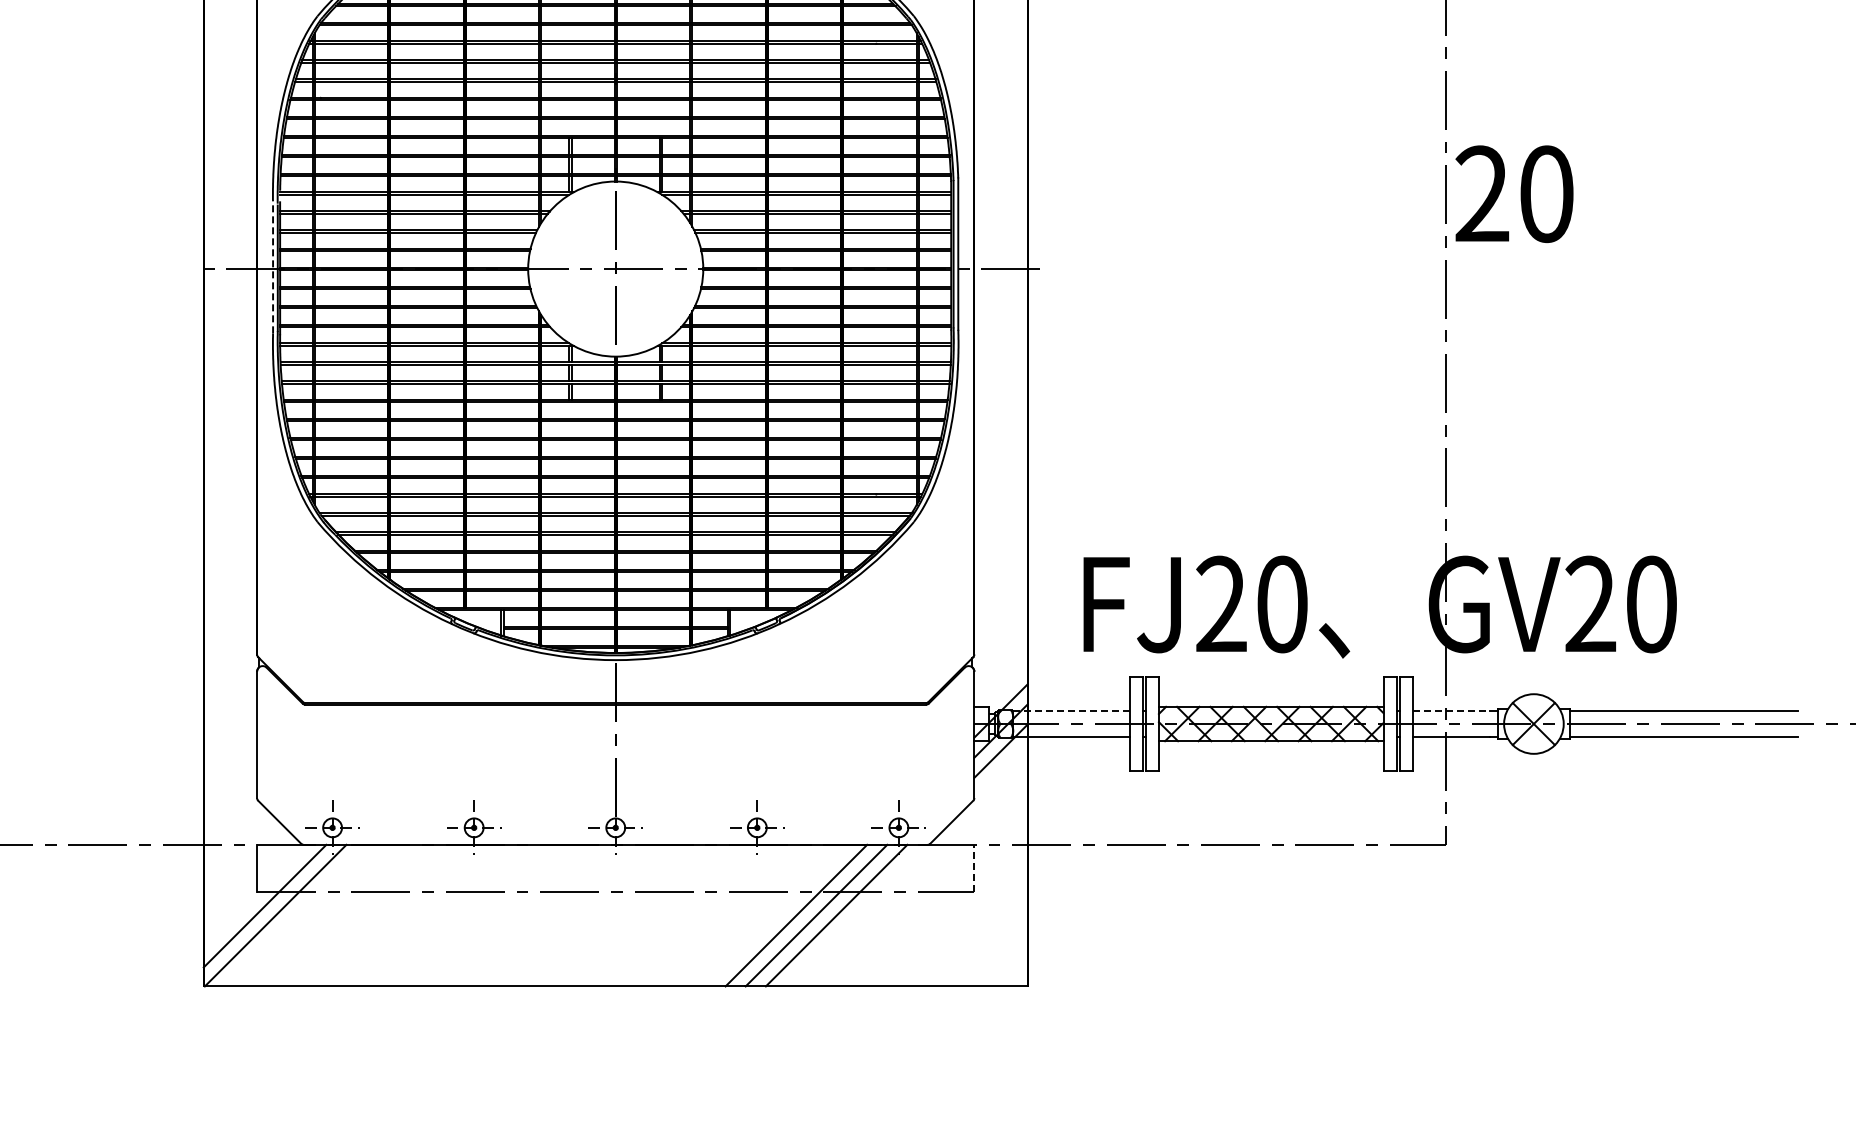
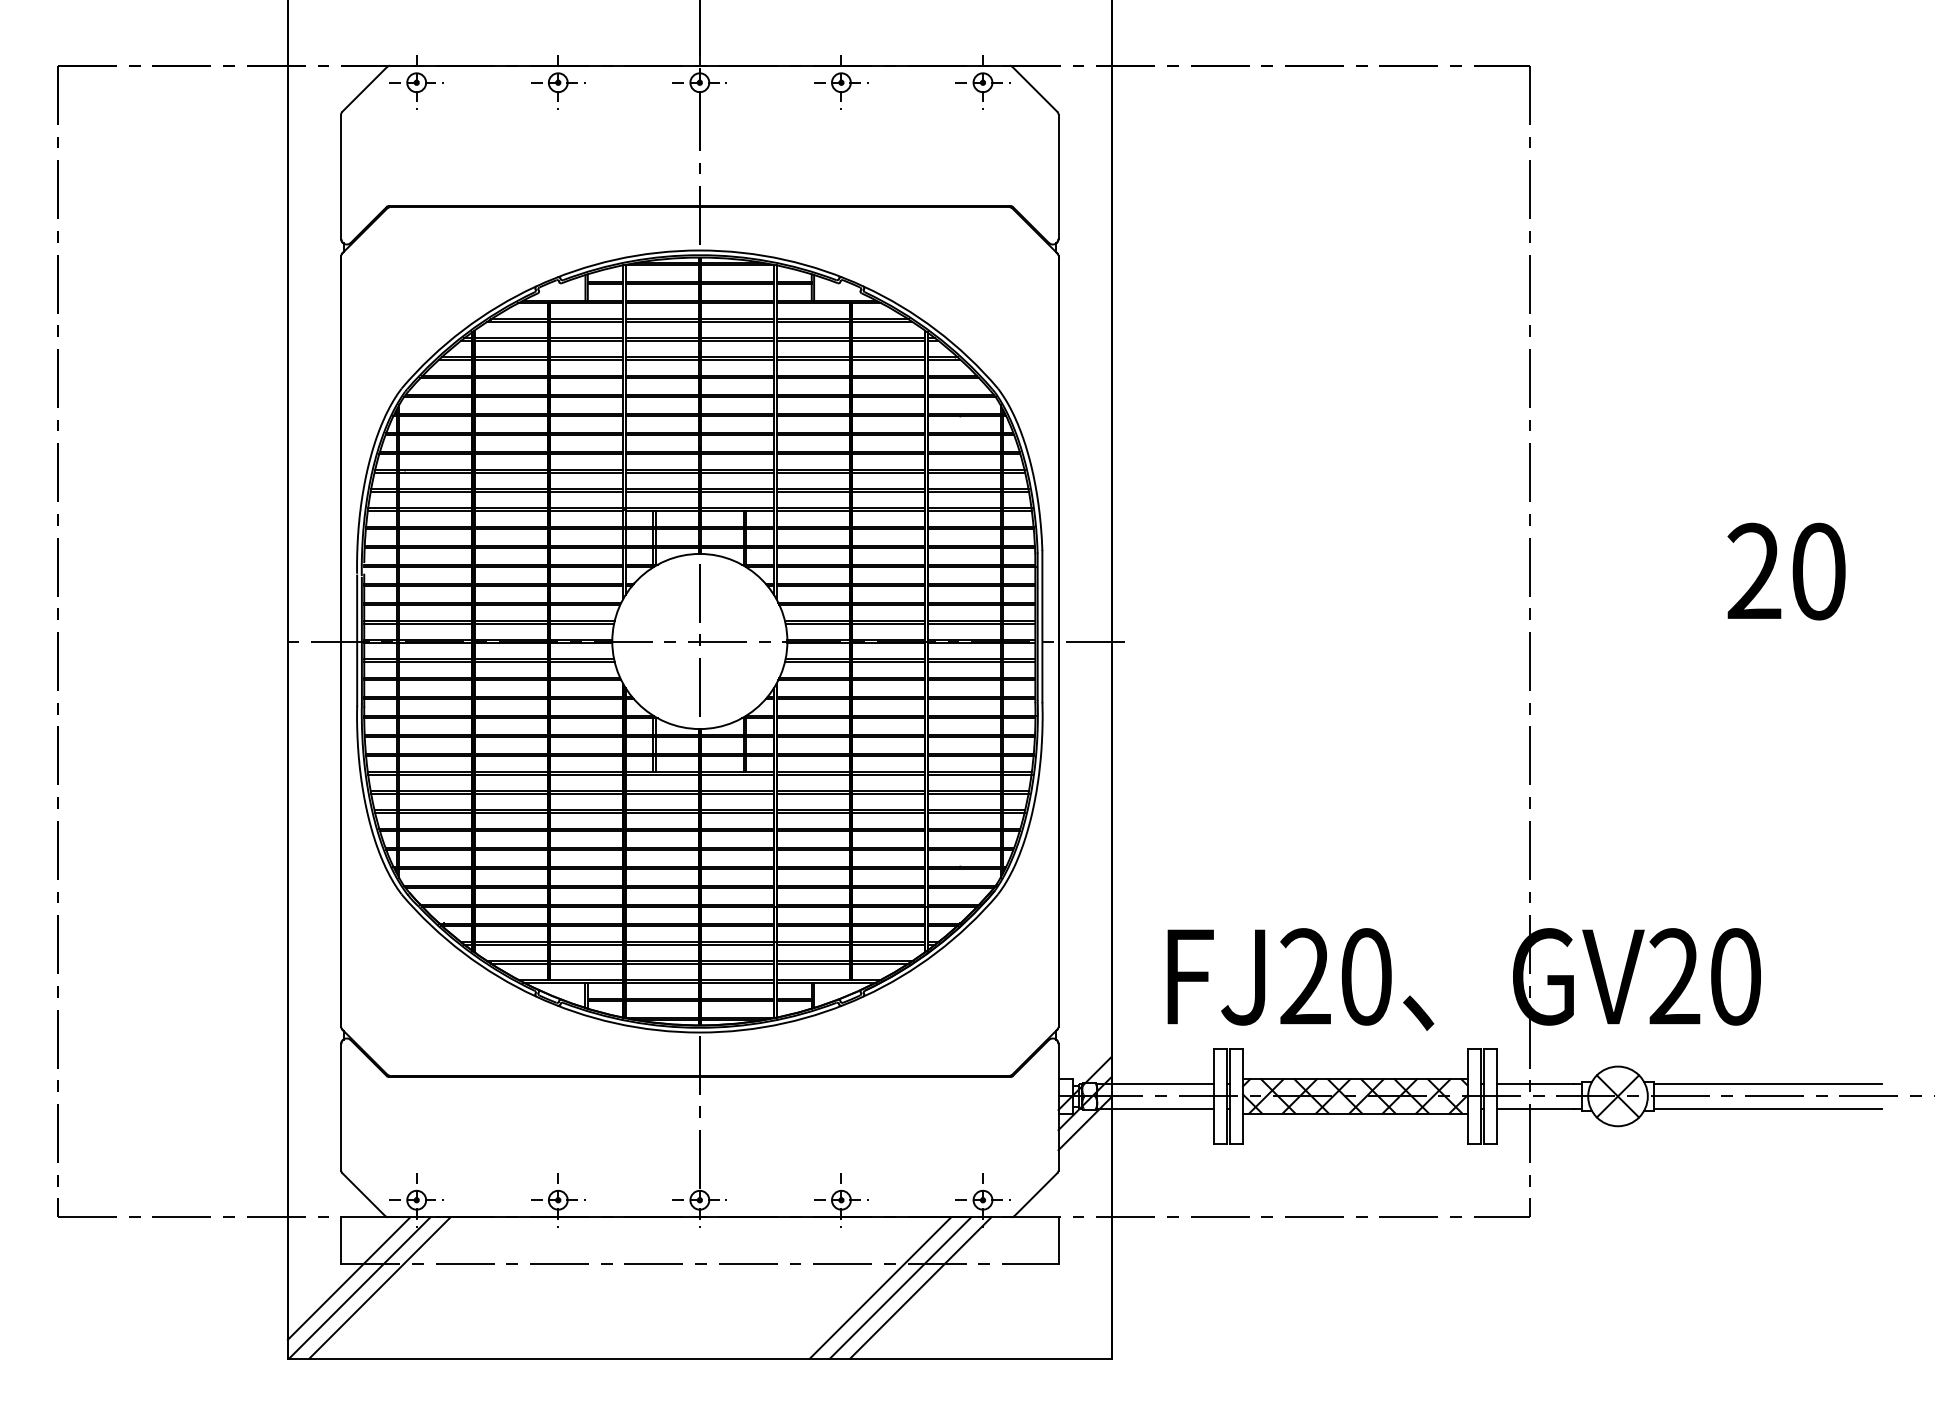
text: (1514, 194) -> (1786, 571), moved
line: (273, 268) -> (357, 640), dashed -> solid
line: (1072, 711) -> (1156, 1083), dashed -> solid
line: (1451, 711) -> (1535, 1083), dashed -> solid
line: (974, 868) -> (1058, 1240), dashed -> solid
line: (295, 915) -> (379, 1287), added

